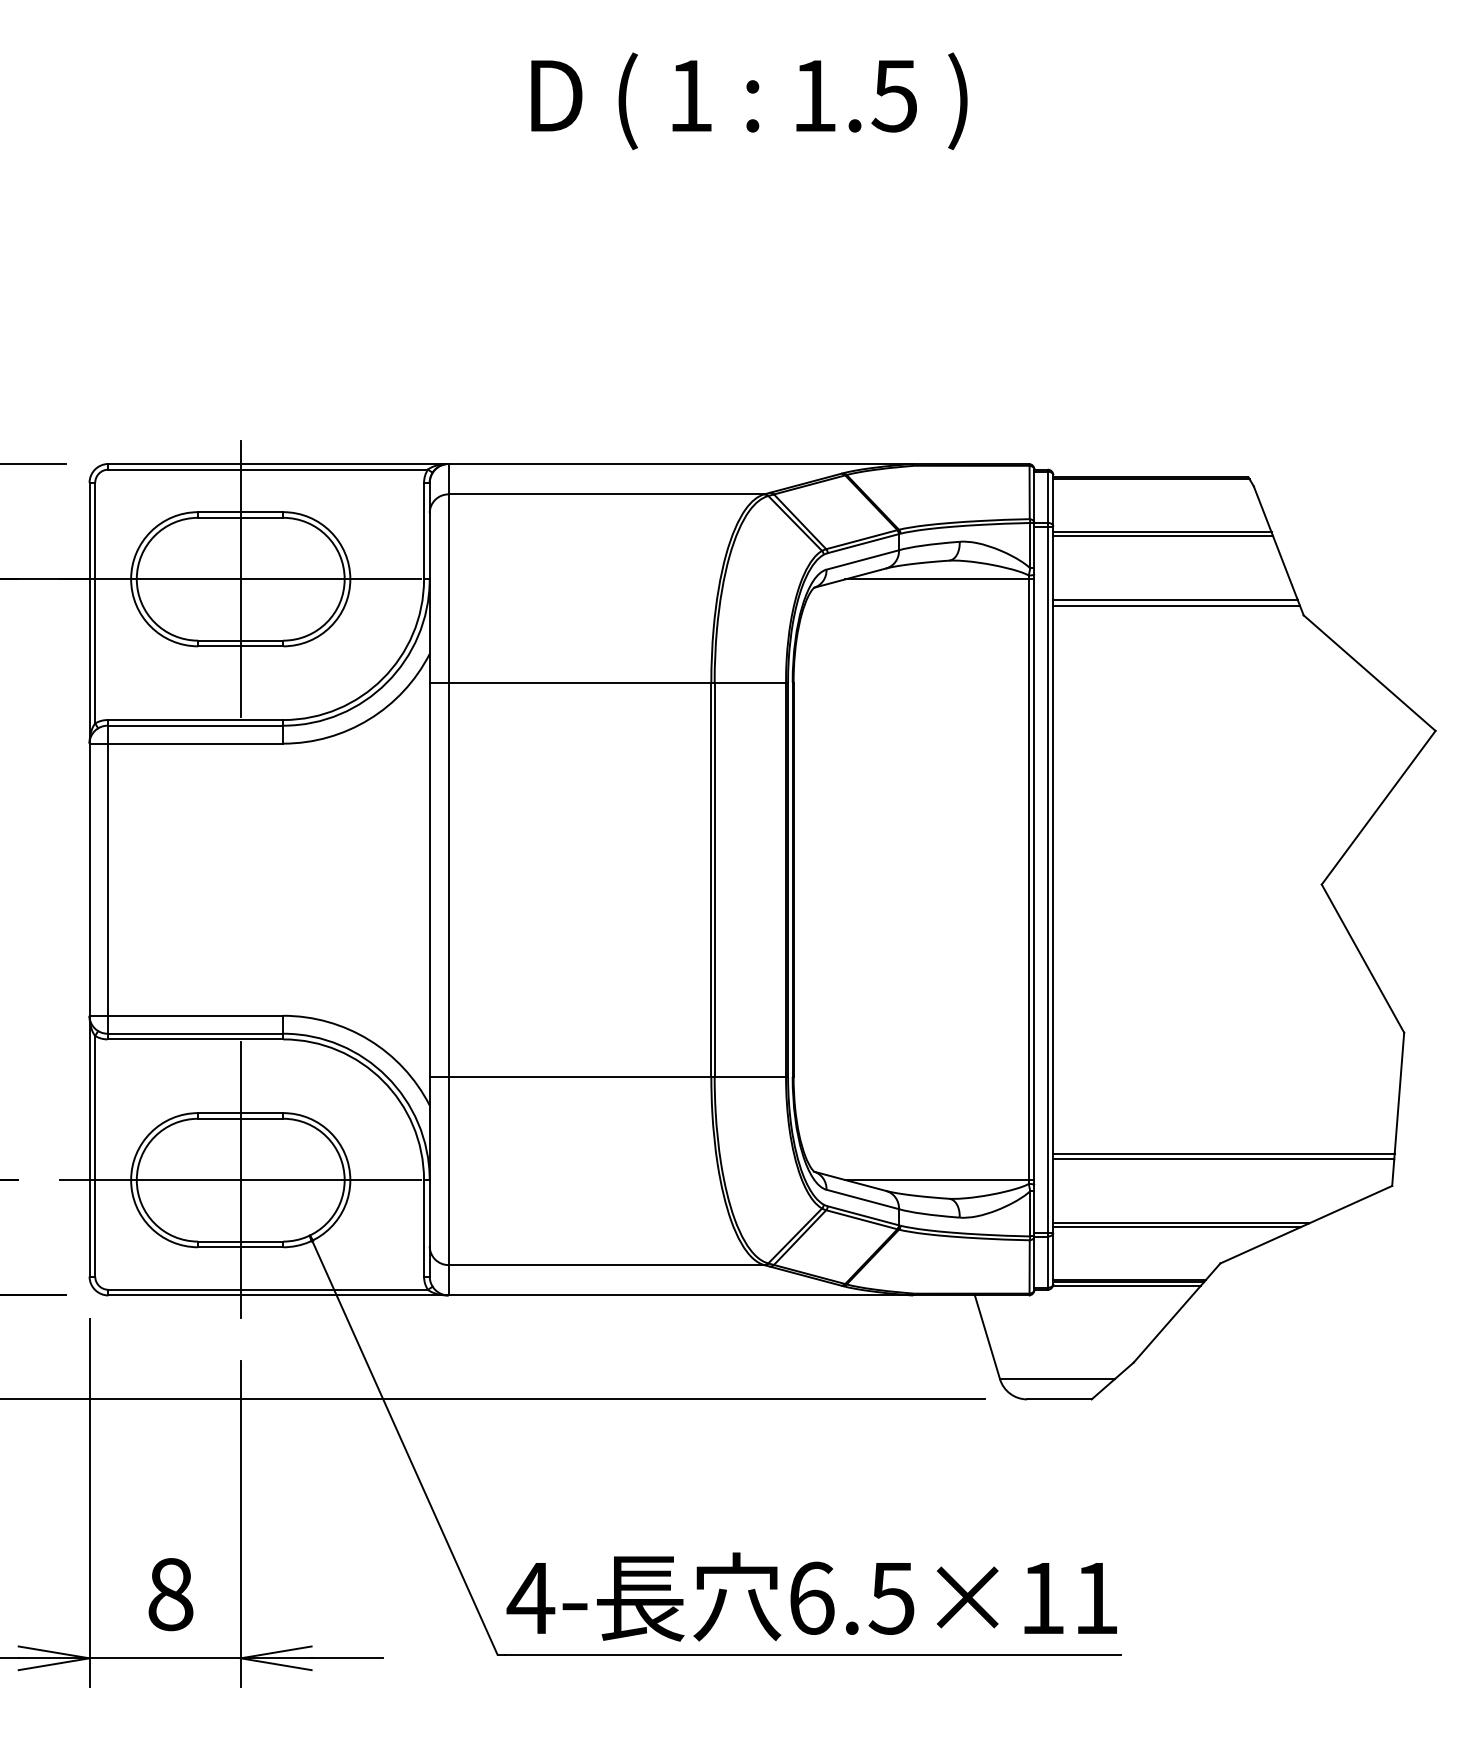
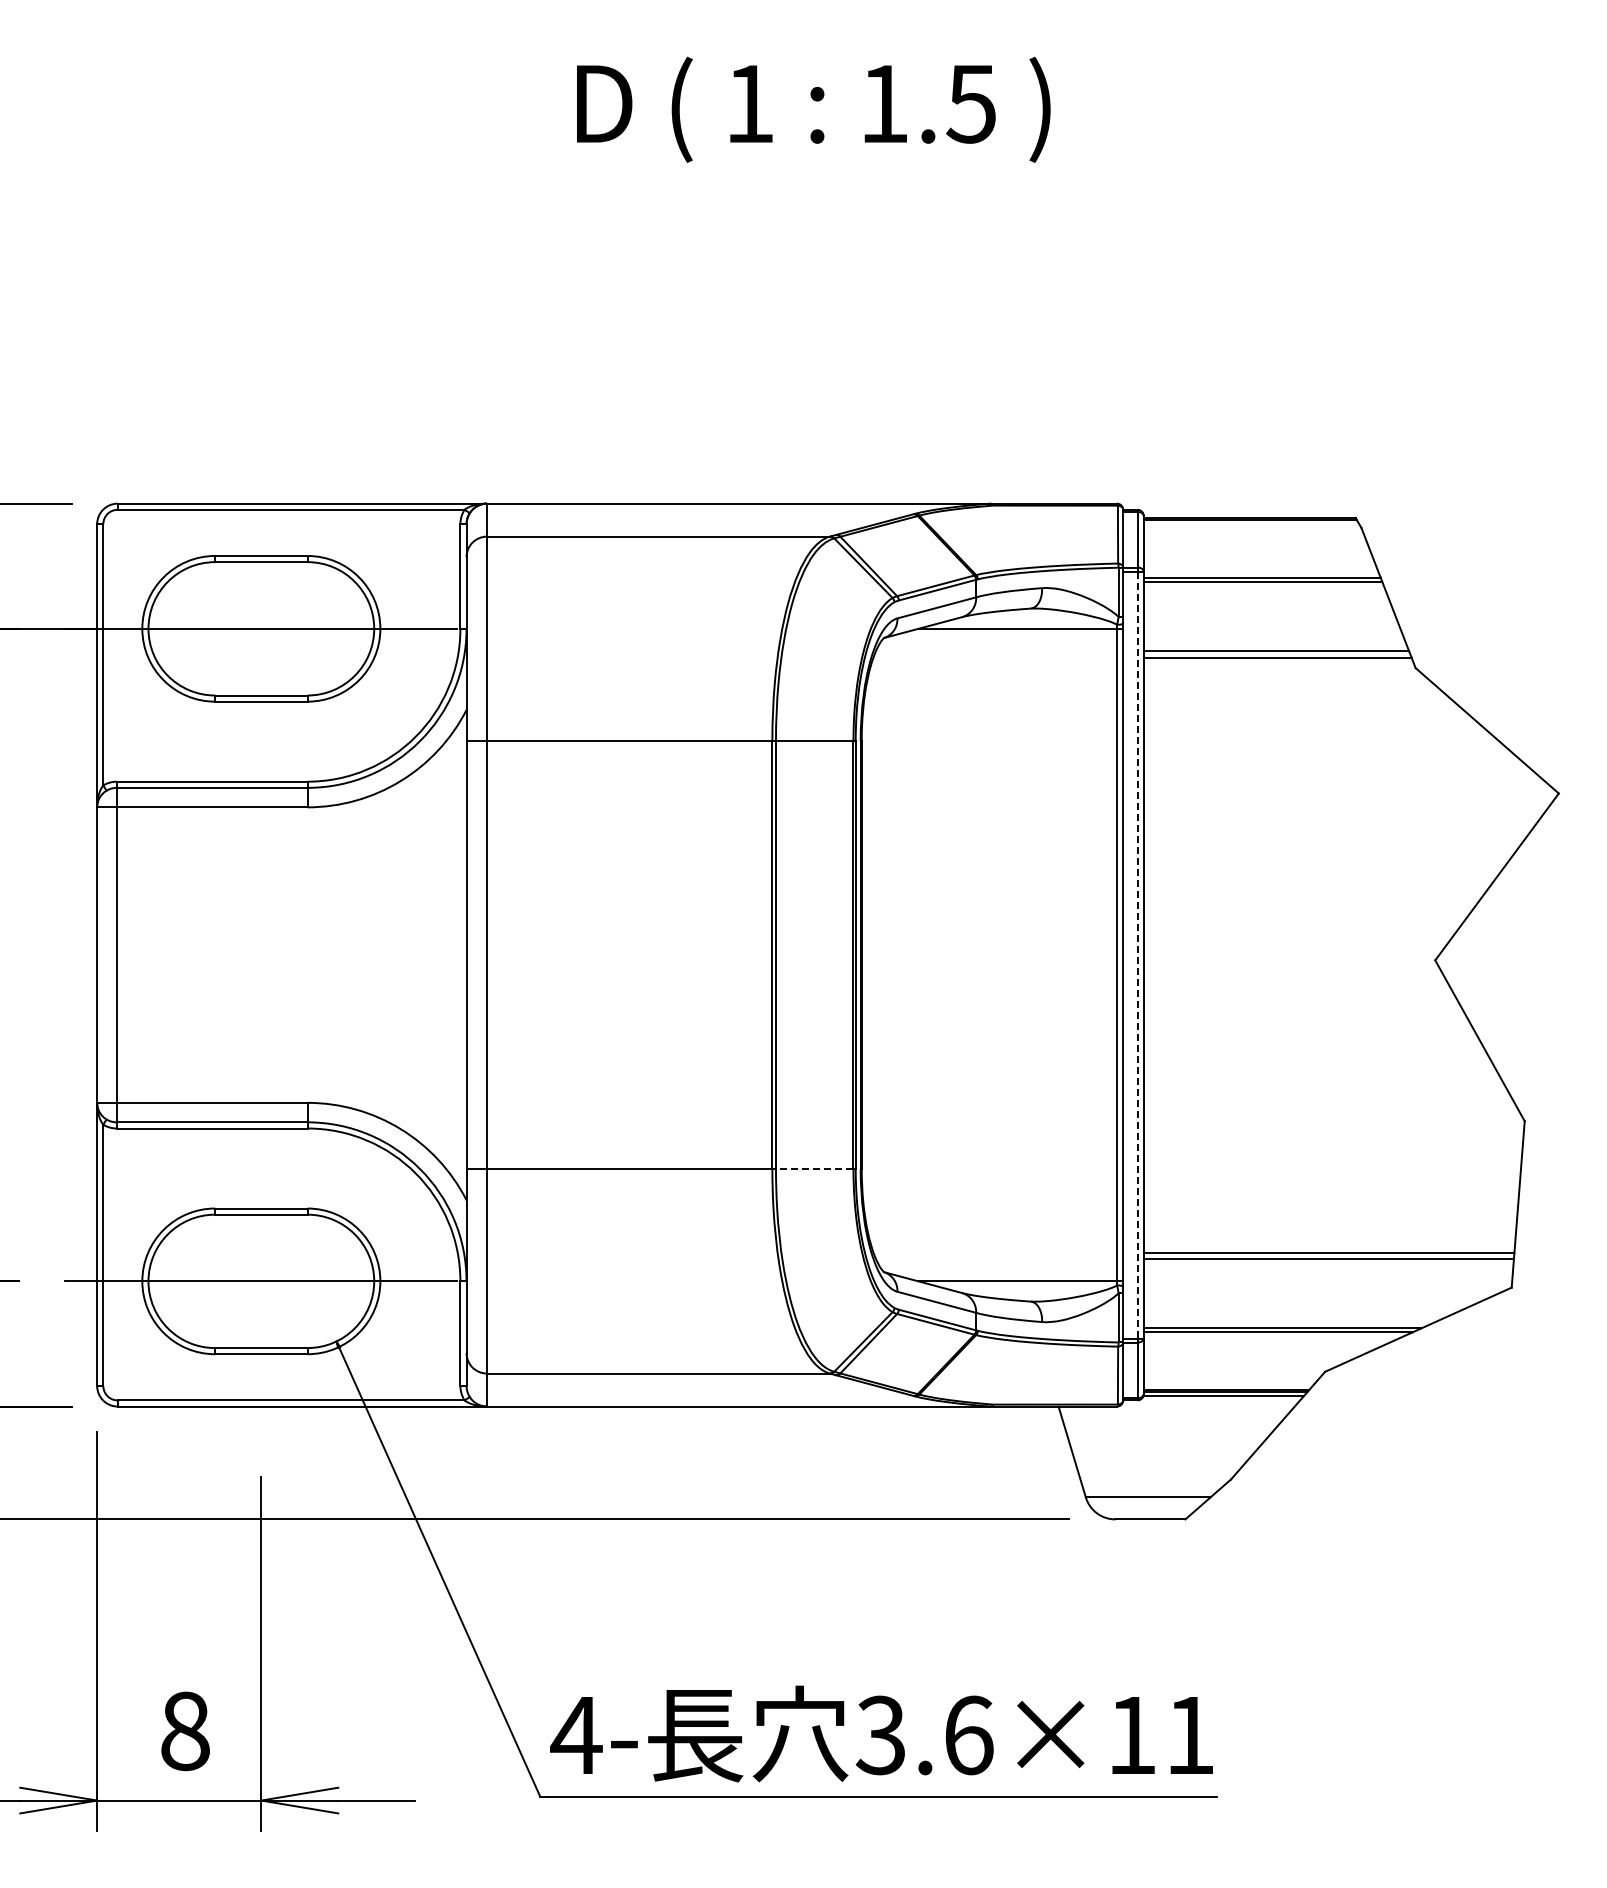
line: (240, 578) -> (261, 628), removed
line: (1047, 880) -> (1137, 955), solid -> dashed
line: (750, 1077) -> (814, 1169), solid -> dashed
line: (240, 1180) -> (261, 1281), removed
text: (851, 1598) -> (924, 1735), 6.5×11 -> 3.6×11

